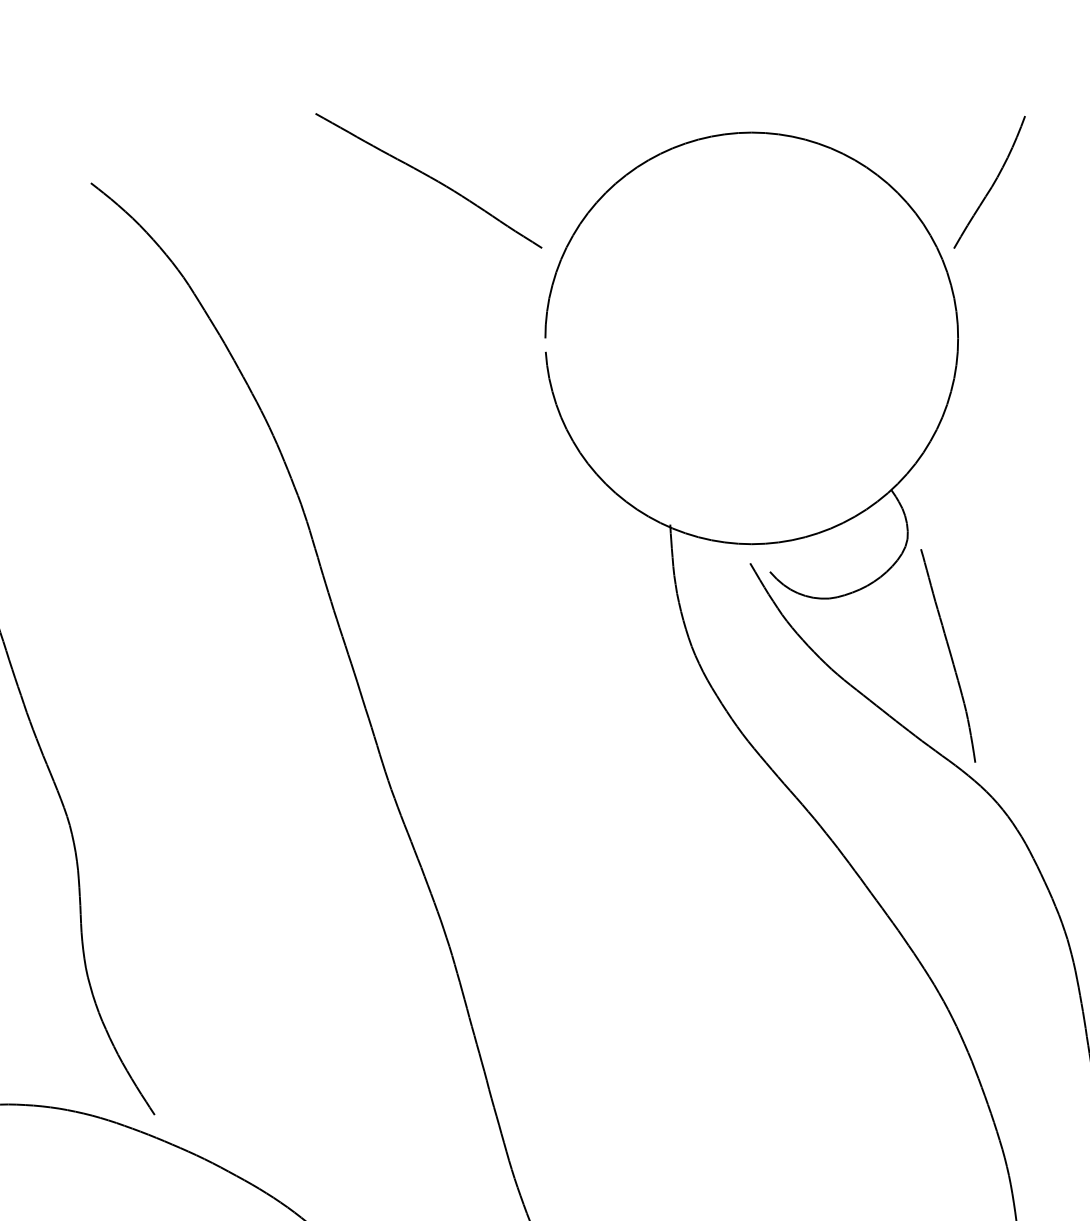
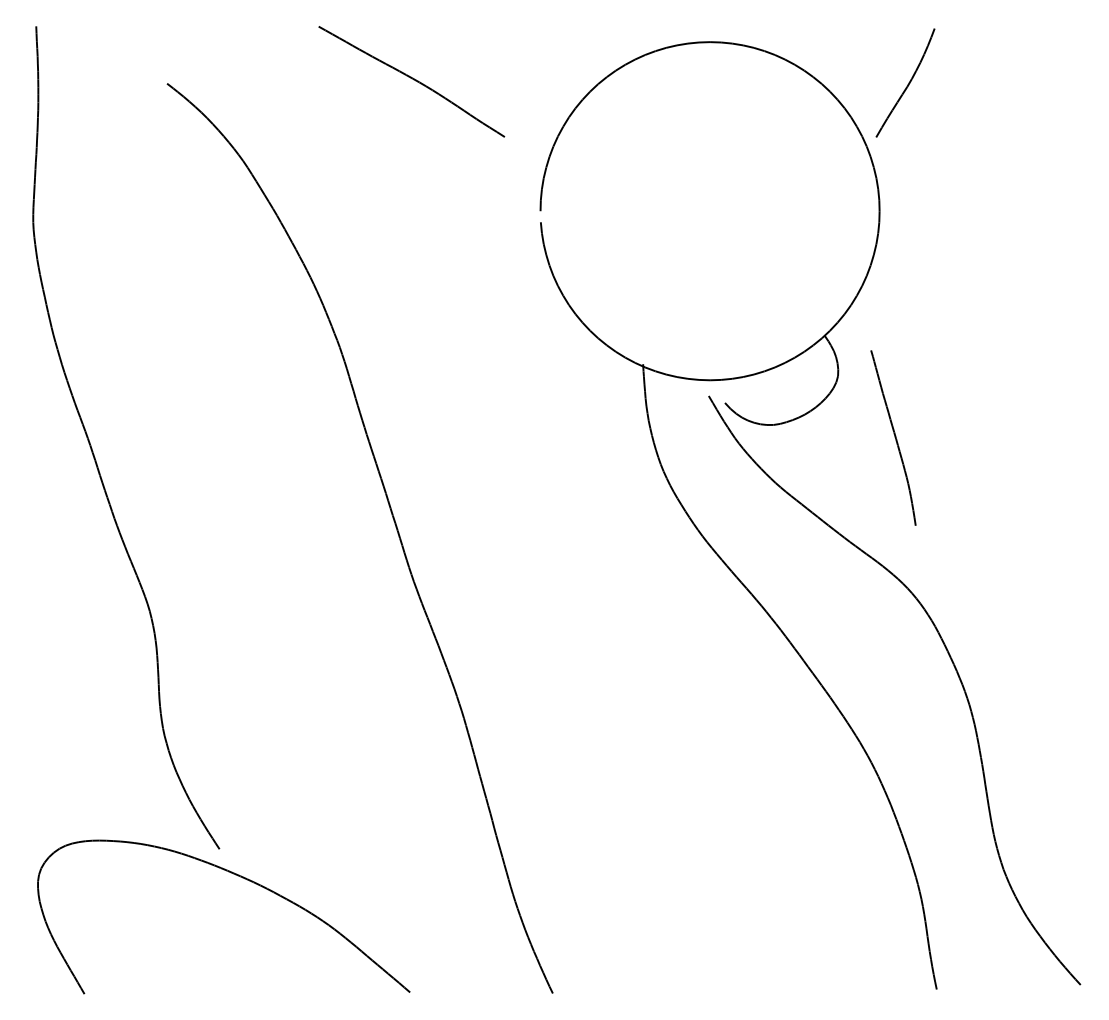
part: (428, 180) -> (411, 81), moved
part: (948, 655) -> (893, 437), moved

